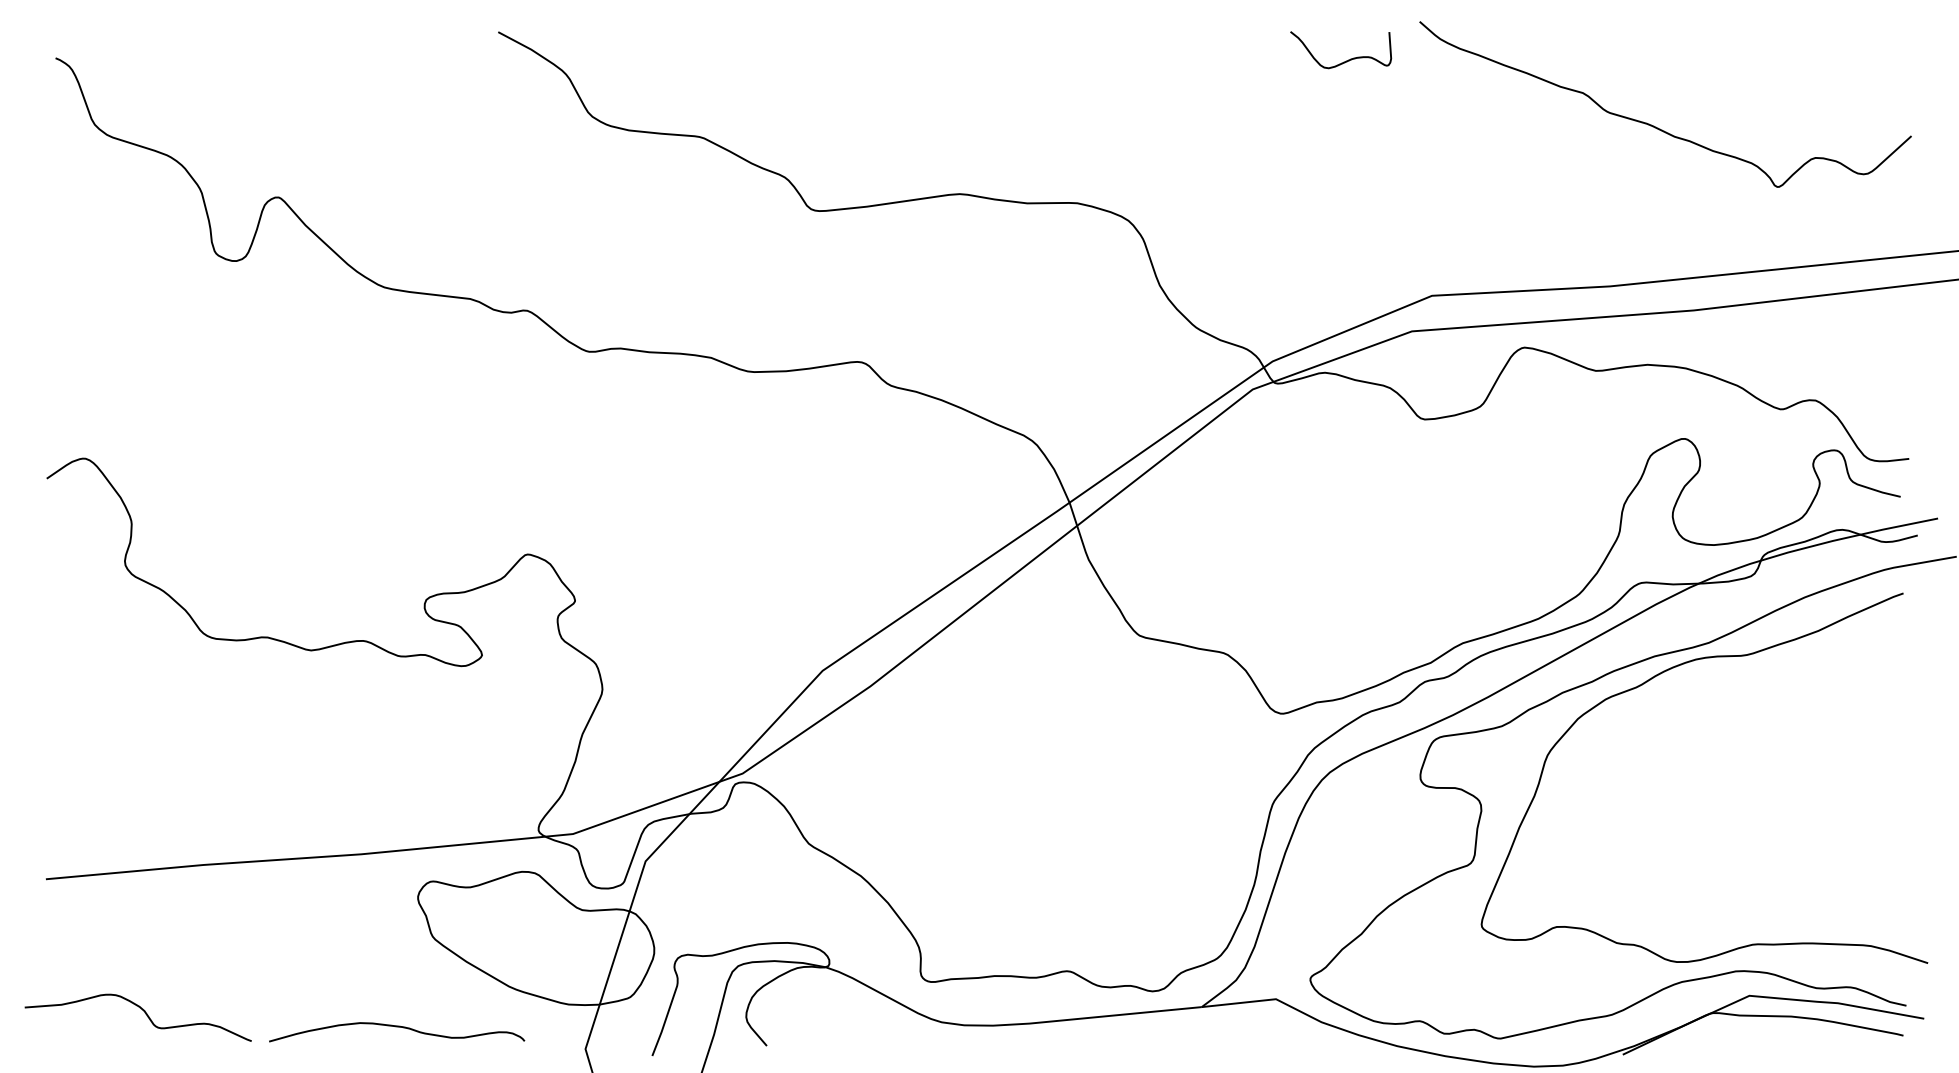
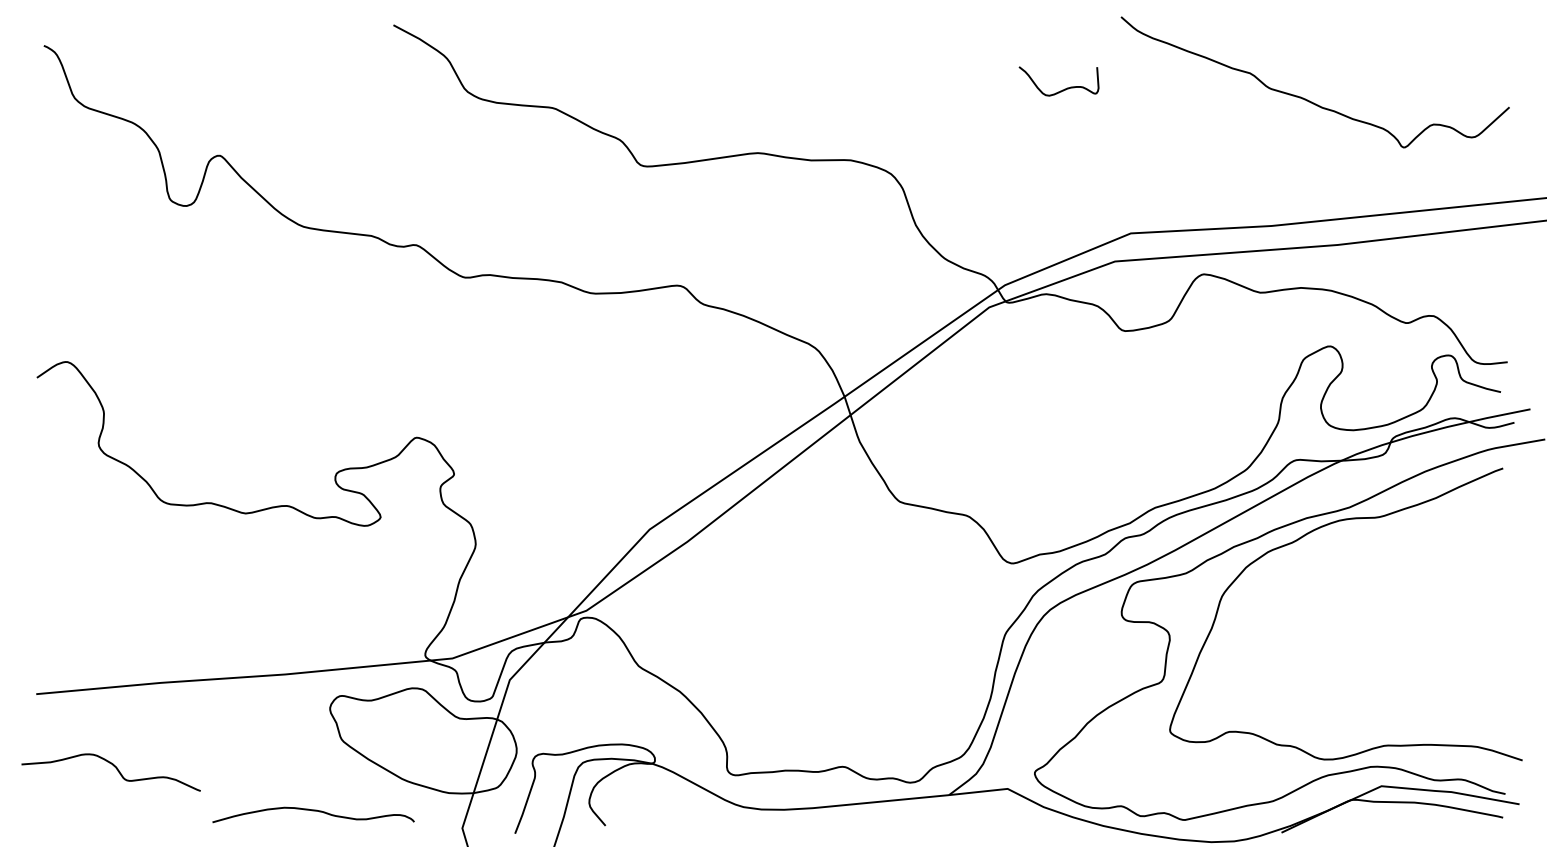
curve: (1345, 60) -> (1062, 89), moved
curve: (142, 1011) -> (114, 767), moved

